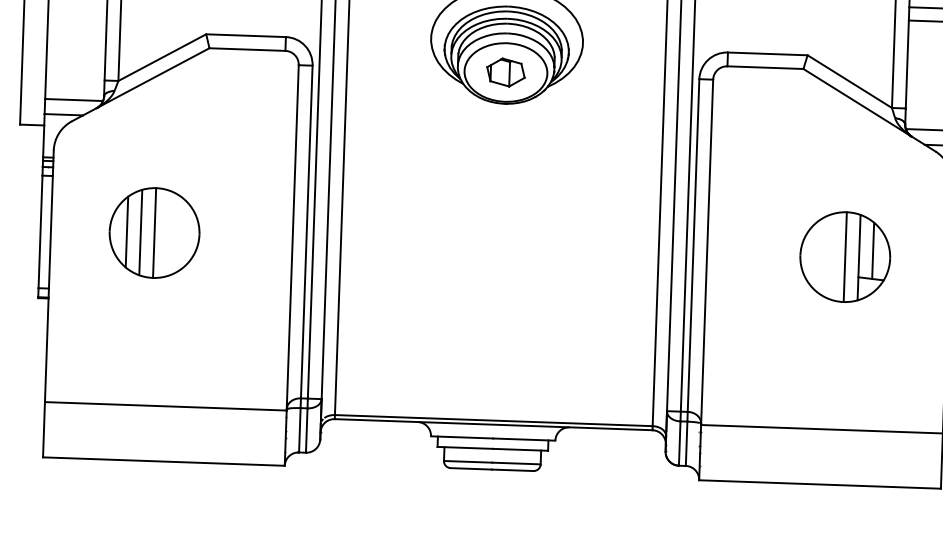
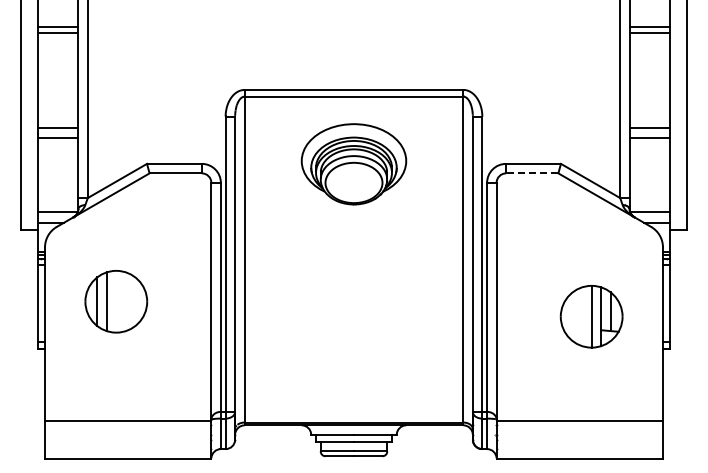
line: (764, 67) -> (531, 173), solid -> dashed
part: (505, 71) -> (353, 182), removed
line: (154, 232) -> (116, 301), removed
part: (845, 256) -> (591, 316), moved

